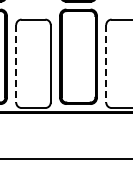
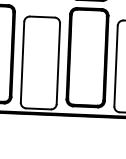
line: (16, 63) -> (22, 61), dashed -> solid
line: (106, 63) -> (116, 65), dashed -> solid

